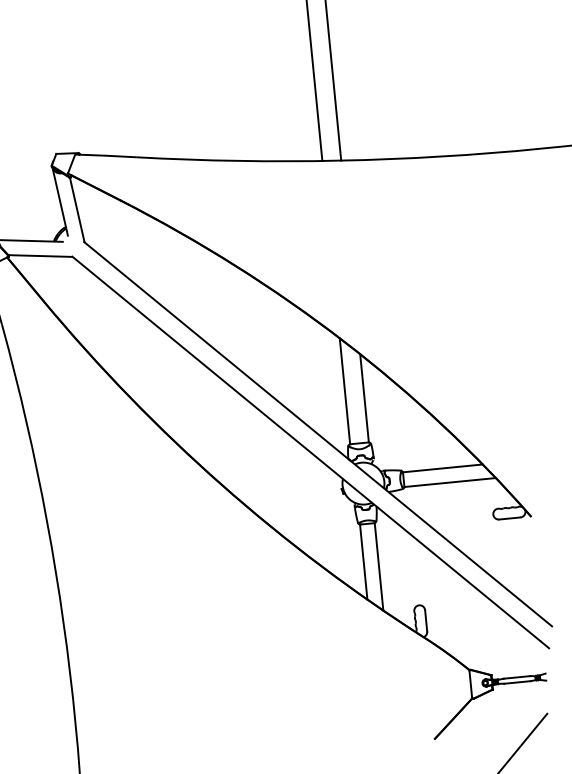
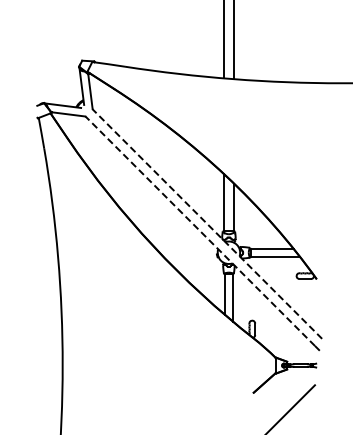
line: (316, 433) -> (206, 223), solid -> dashed
line: (304, 447) -> (199, 230), solid -> dashed

